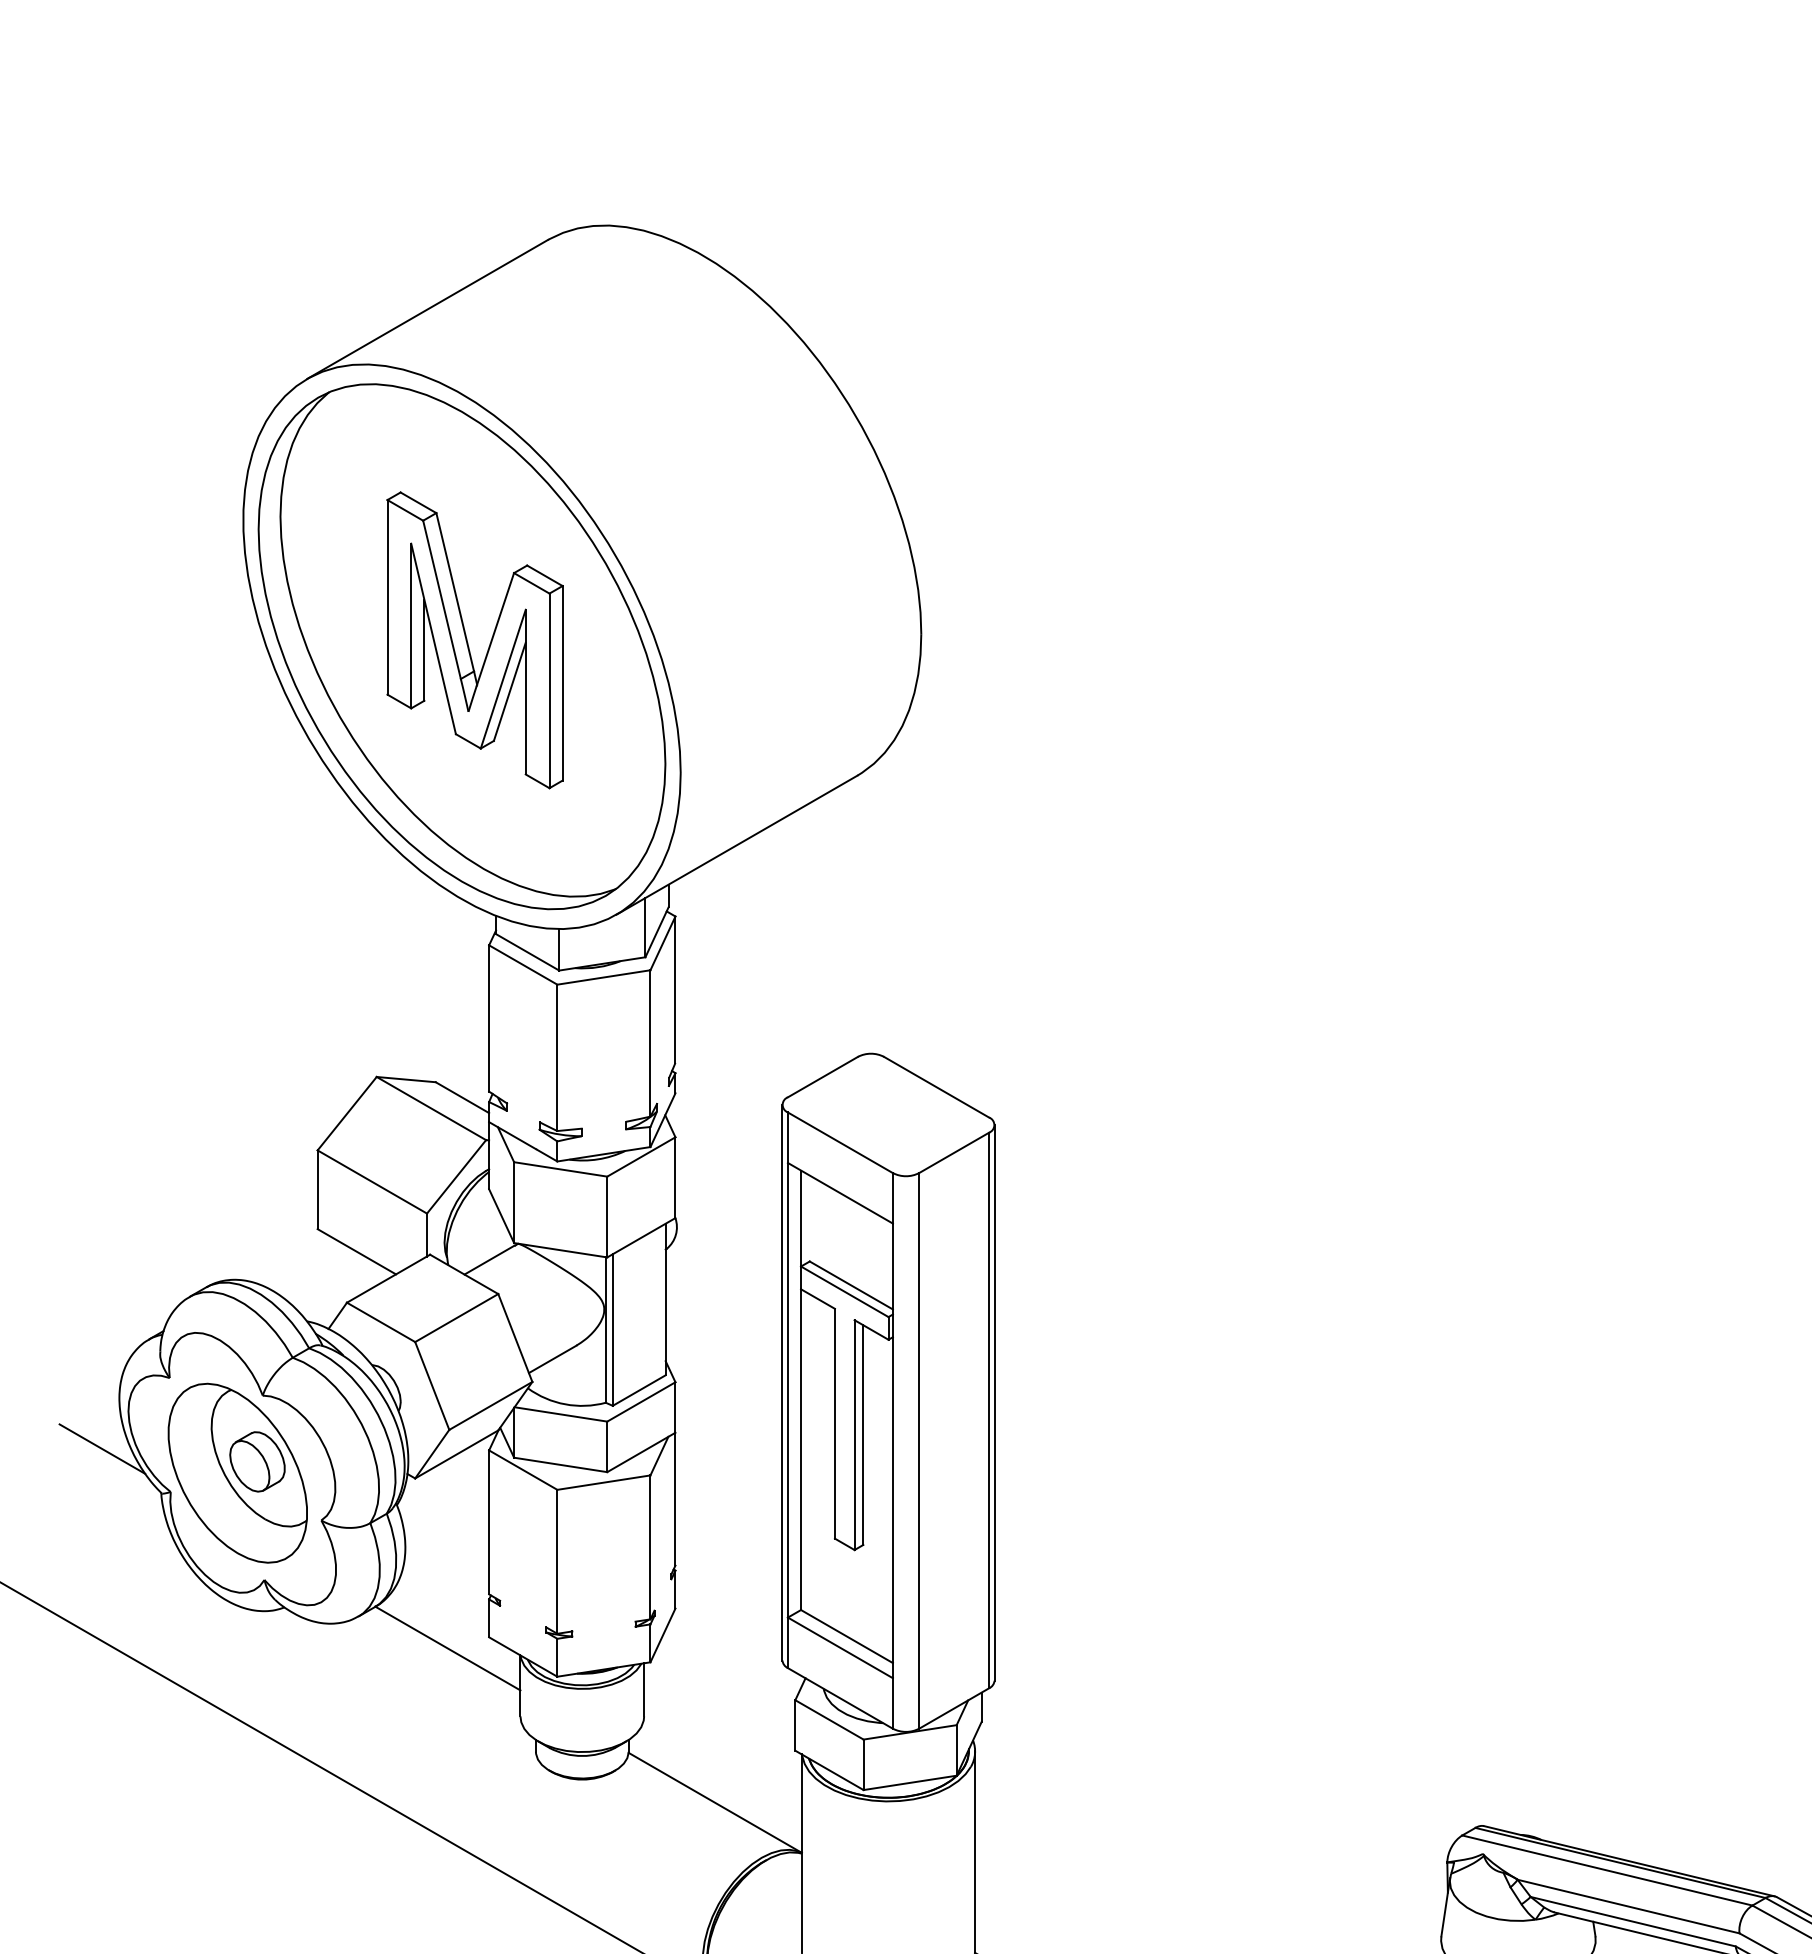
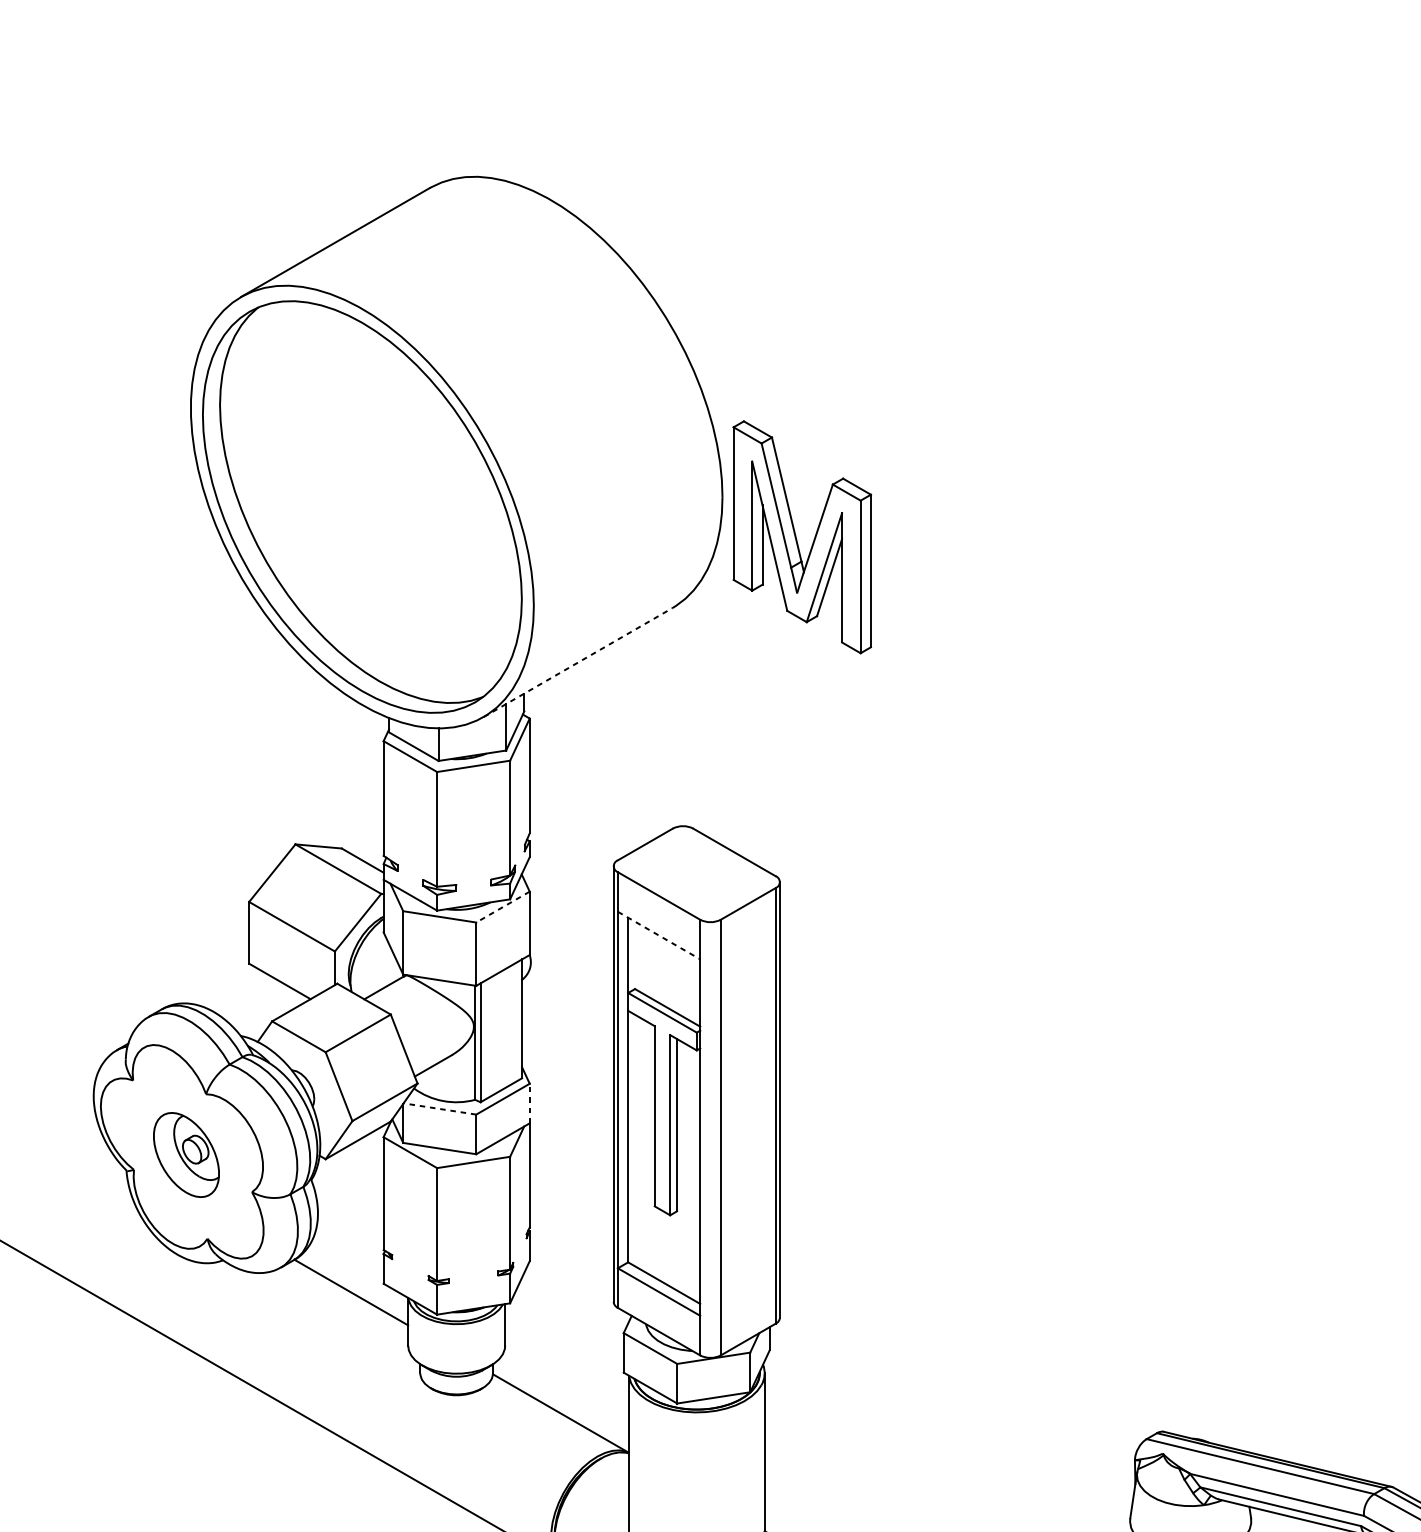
part: (468, 642) -> (797, 539), moved
line: (736, 845) -> (577, 662), solid -> dashed
line: (640, 1157) -> (502, 907), solid -> dashed
line: (840, 1193) -> (659, 935), solid -> dashed
line: (675, 1407) -> (529, 1103), solid -> dashed
line: (560, 1414) -> (439, 1109), solid -> dashed
line: (102, 1448) -> (80, 1135), removed
part: (237, 1472) -> (186, 1154), size x0.6

